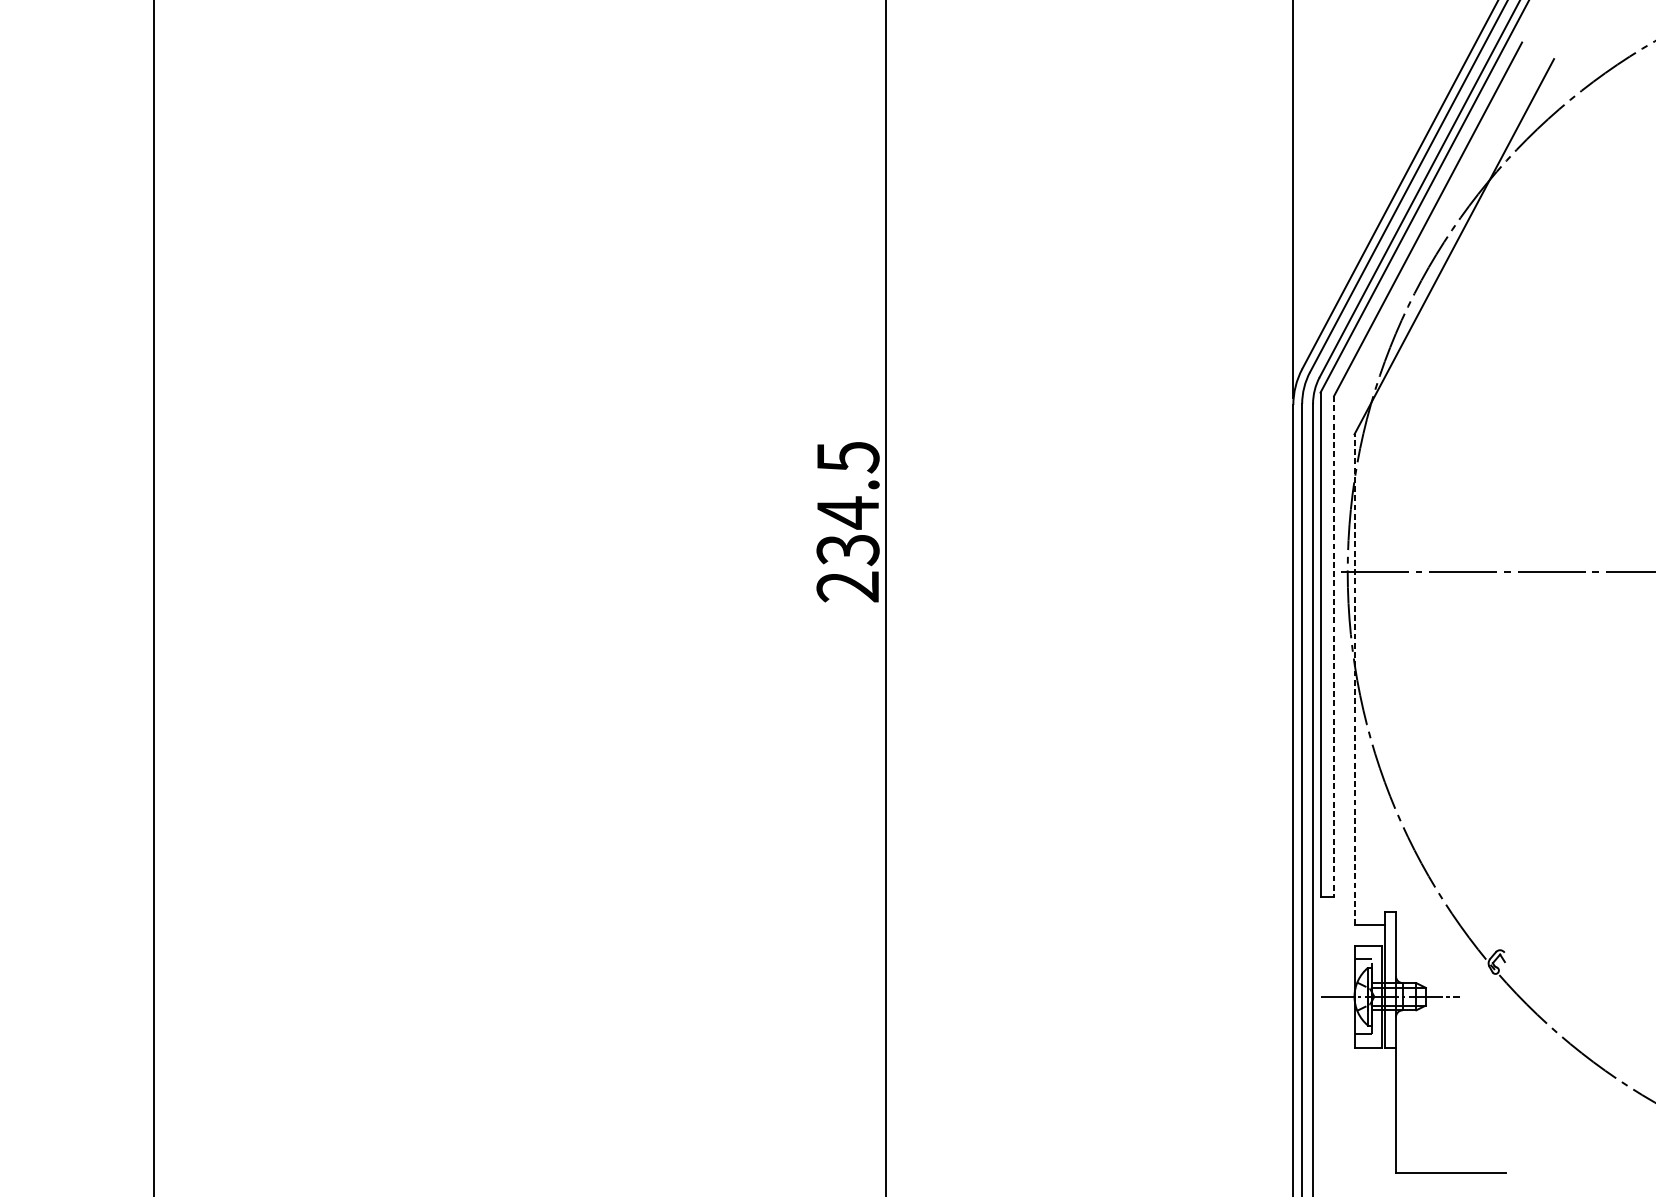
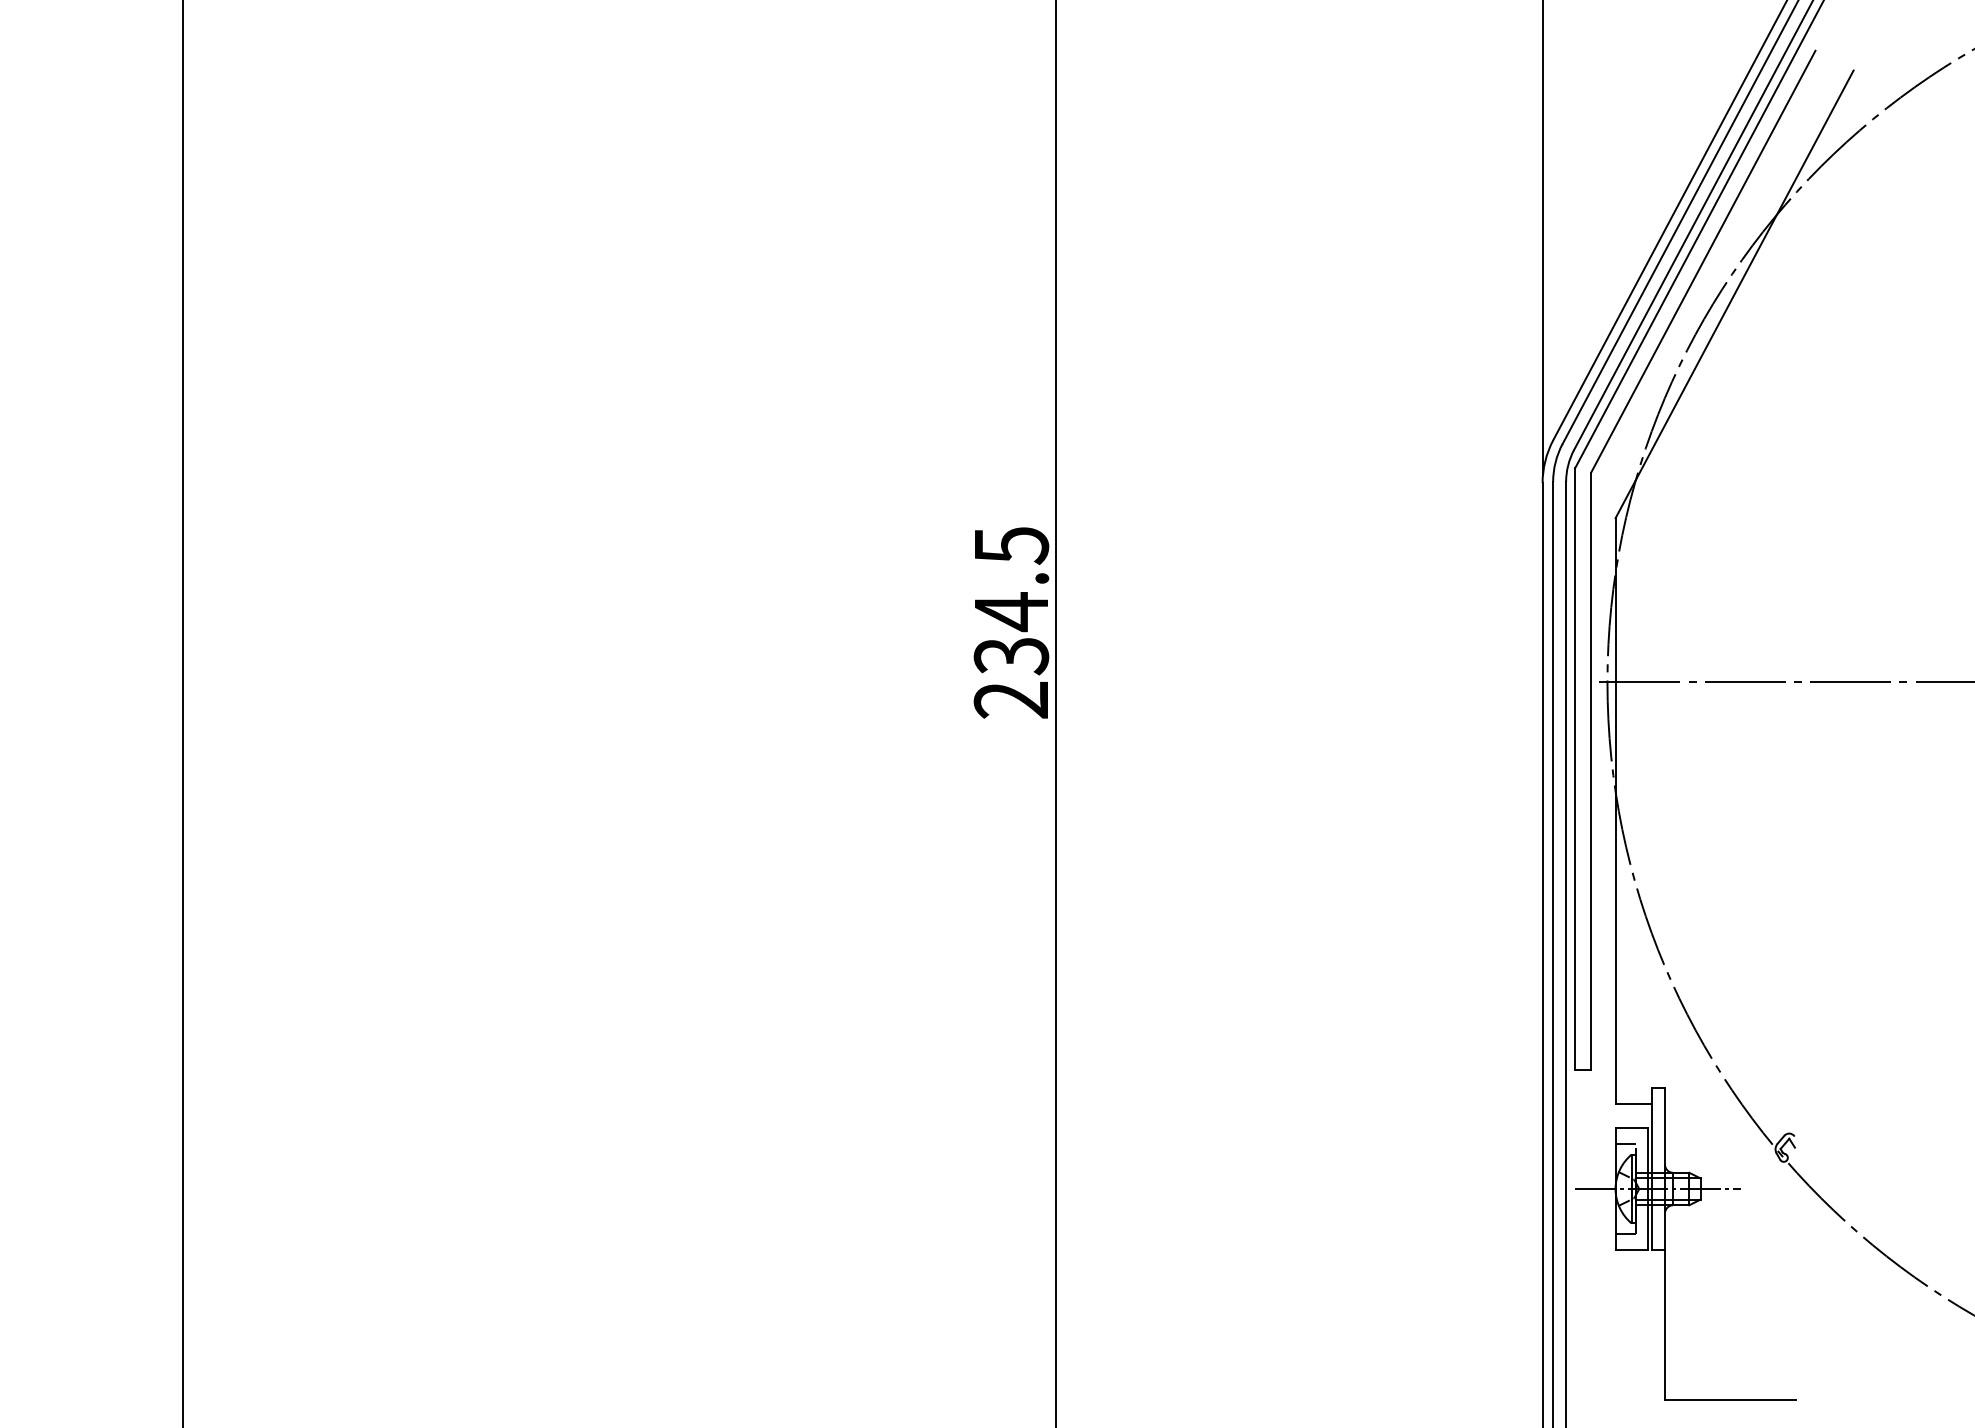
line: (1334, 646) -> (1591, 771), dashed -> solid
line: (1354, 680) -> (1615, 811), dashed -> solid

